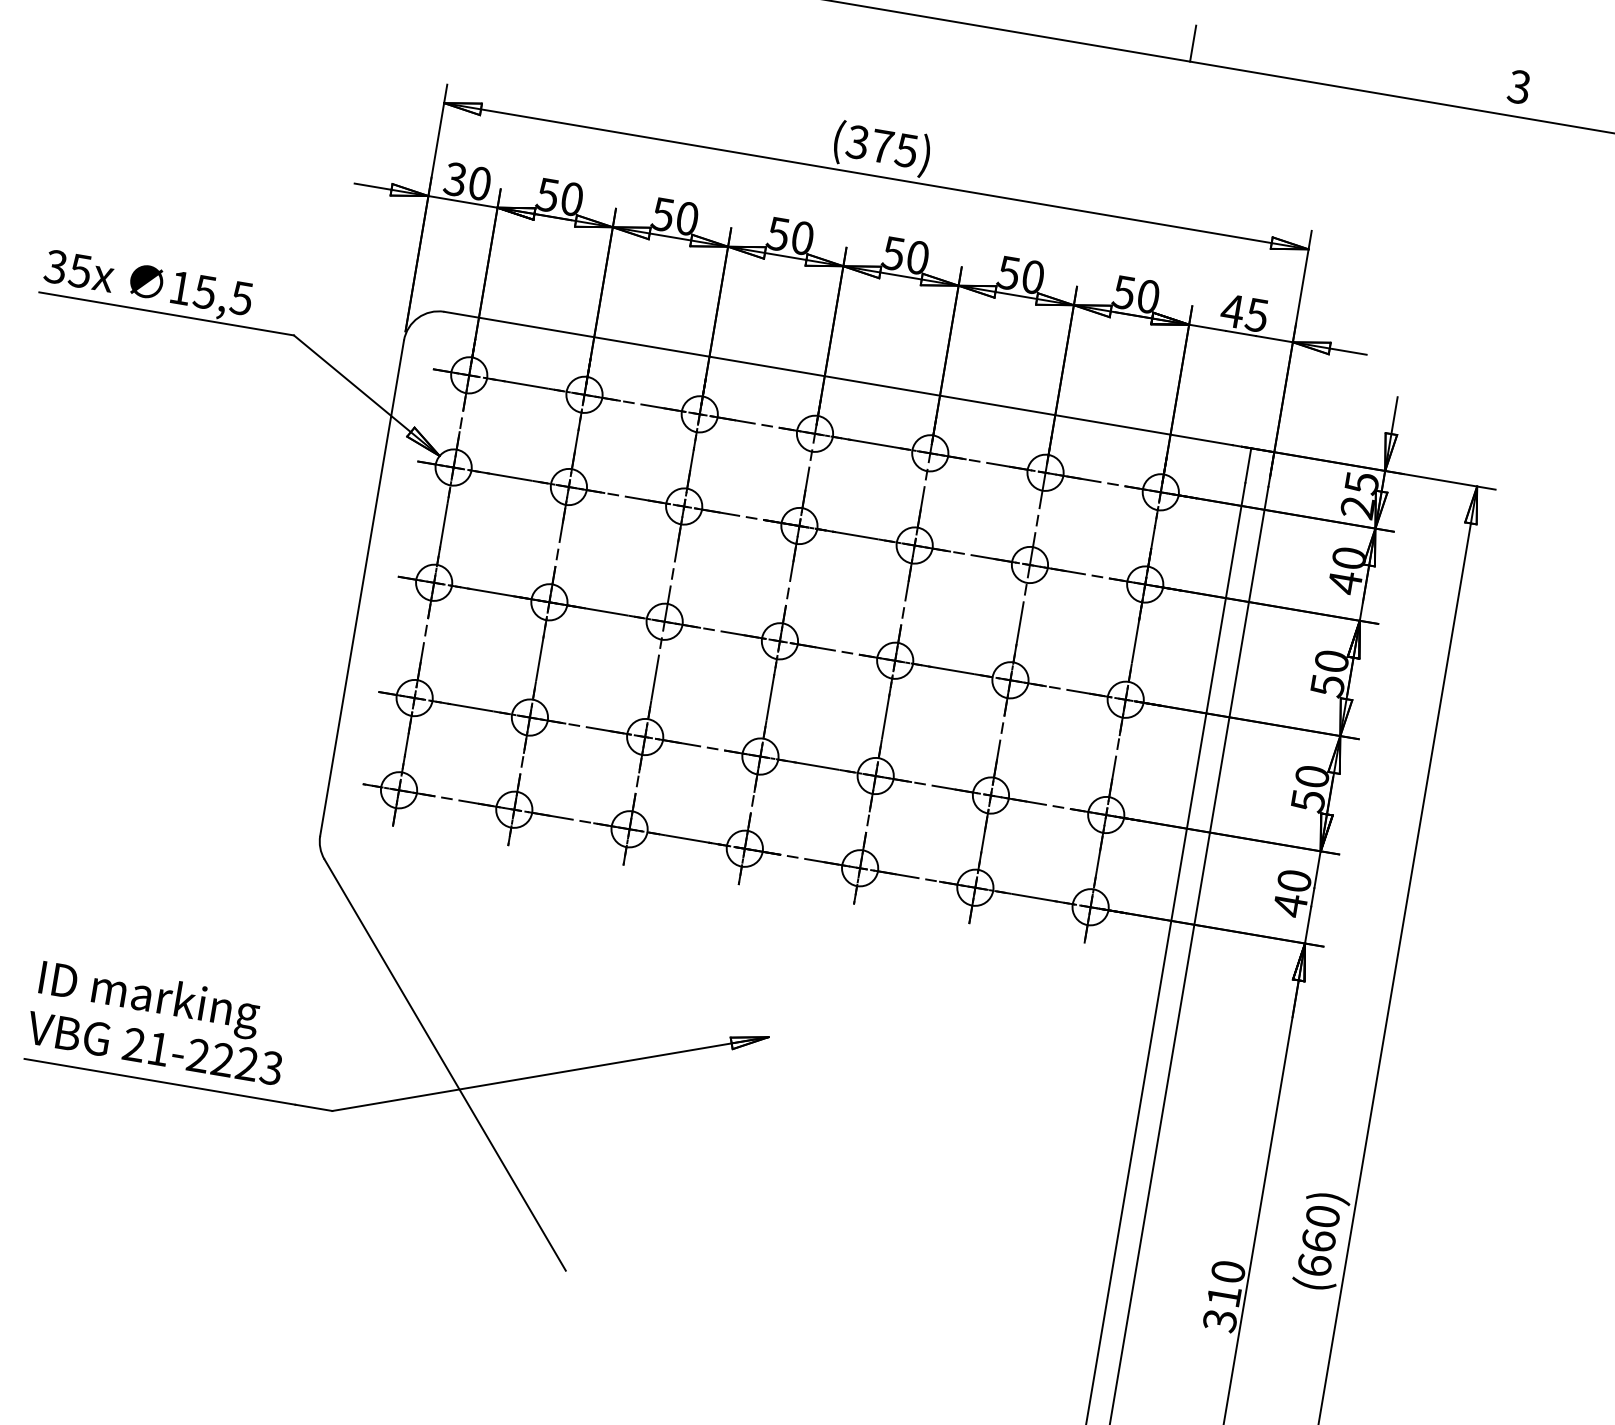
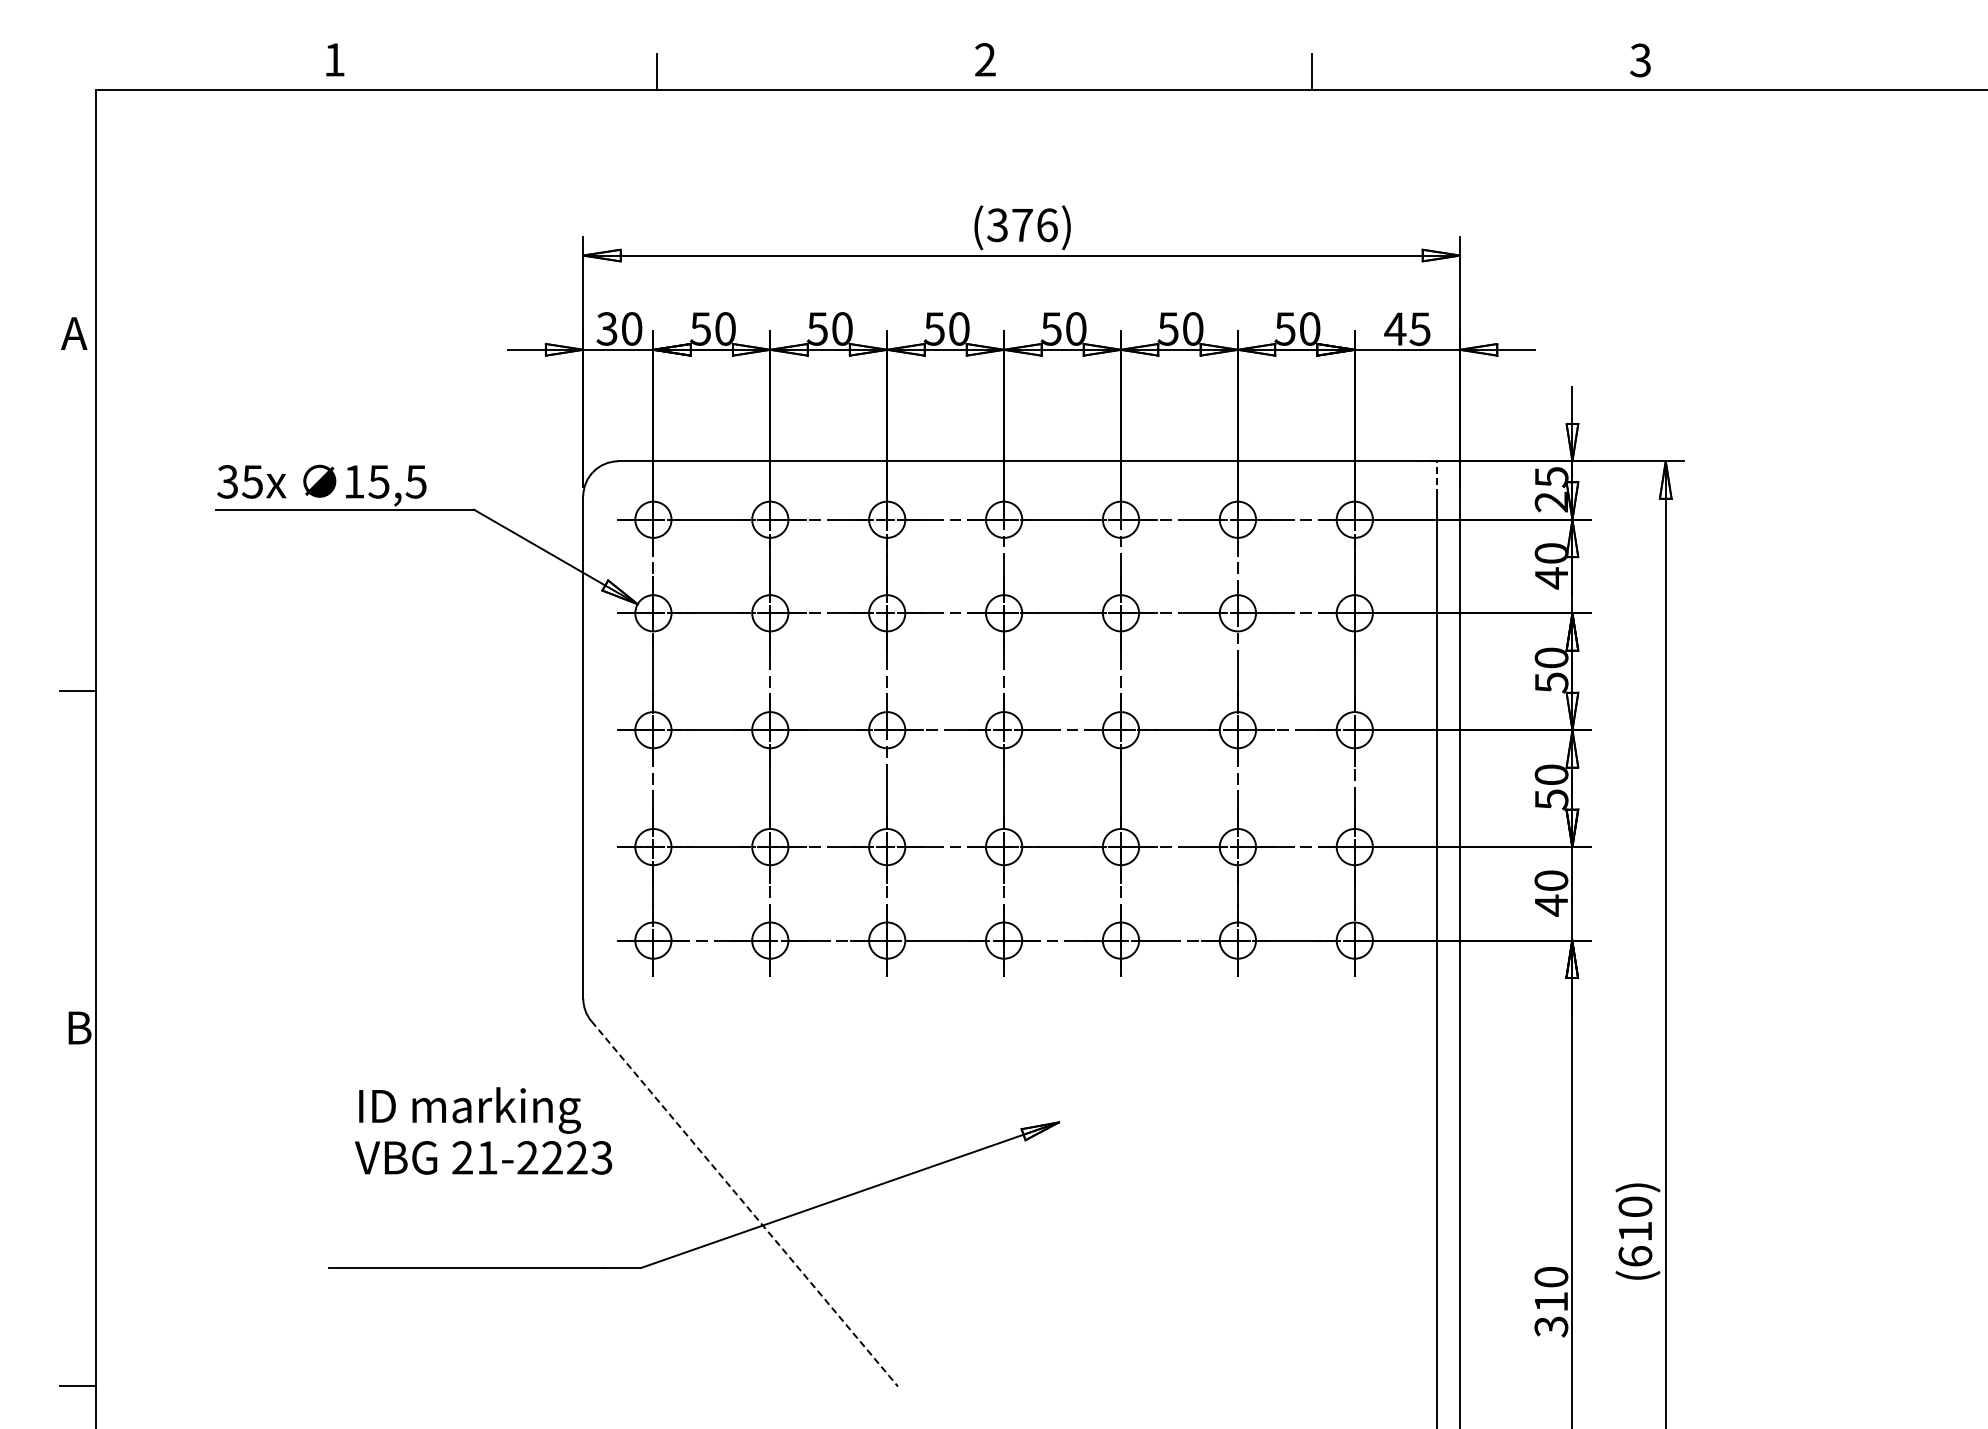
text: (905, 150) -> (1046, 225), (375) -> (376)
line: (1248, 465) -> (1436, 478), solid -> dashed
text: (159, 1021) -> (483, 1130), moved
line: (445, 1065) -> (745, 1204), solid -> dashed
text: (1318, 1240) -> (1635, 1231), (660) -> (610)

